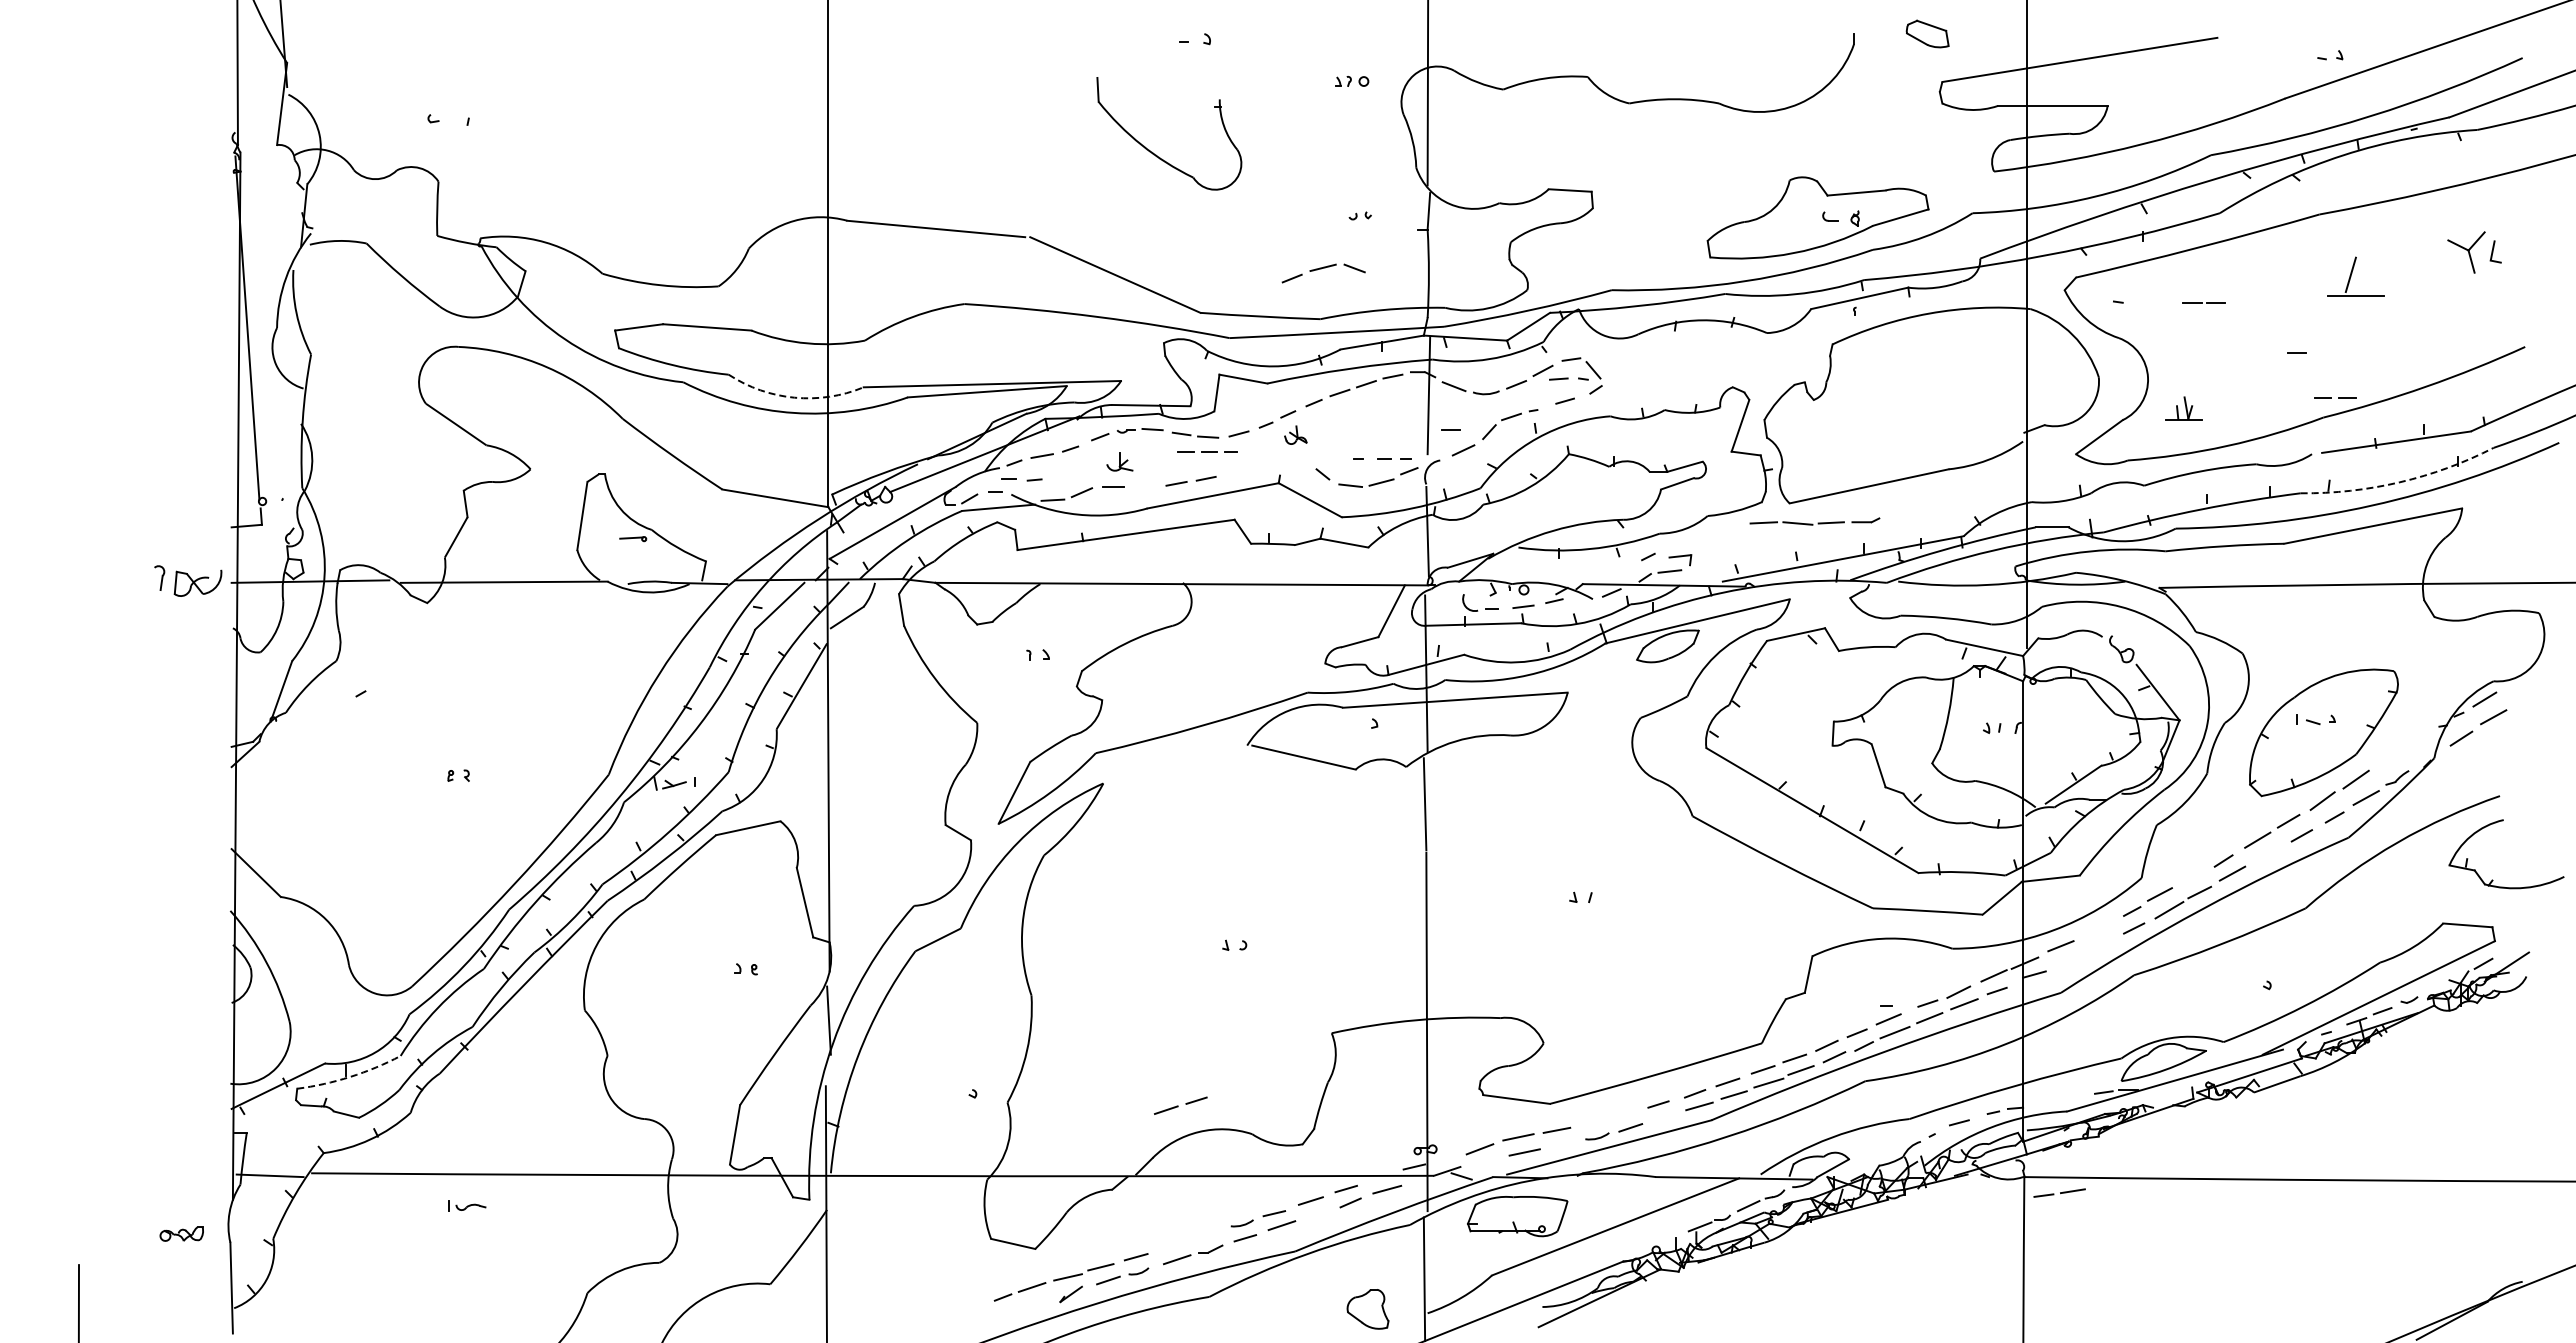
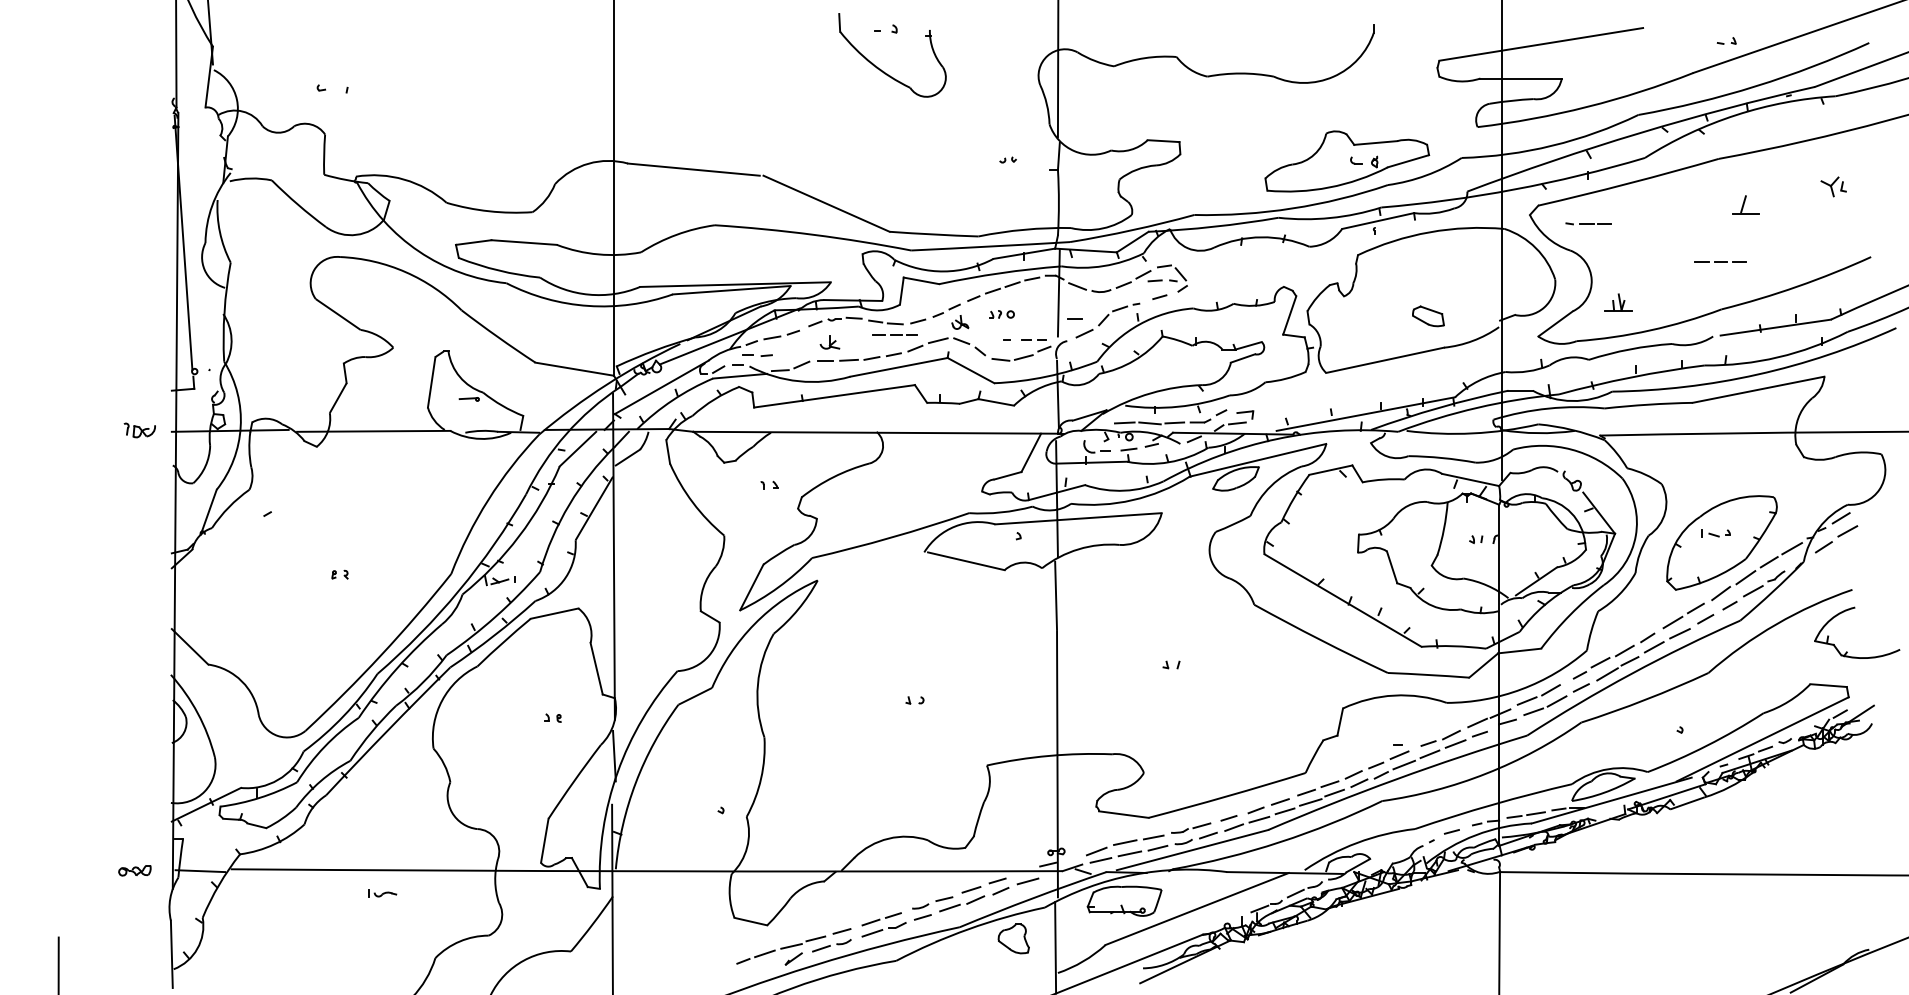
part: (1927, 33) -> (1428, 315), moved
part: (1352, 81) -> (1002, 314), moved
part: (1156, 154) -> (883, 70), moved
part: (2474, 251) -> (1833, 186), size x0.62
part: (1323, 273) -> (938, 344), moved
part: (2356, 276) -> (1746, 204), size x0.62
line: (2202, 302) -> (1595, 224), moved
arc: (794, 397) -> (588, 294), dashed -> solid
line: (2338, 397) -> (1732, 261), moved
arc: (2399, 482) -> (1778, 357), dashed -> solid
line: (1145, 485) -> (848, 359), added
part: (1814, 521) -> (1162, 421), moved
part: (188, 580) -> (139, 430), size x0.62
line: (2418, 740) -> (1792, 548), added
line: (2387, 758) -> (1769, 561), added
line: (2266, 855) -> (1679, 633), added
line: (2192, 878) -> (1624, 650), added
line: (2093, 931) -> (1551, 690), added
line: (2100, 946) -> (1556, 701), added
line: (2069, 960) -> (1533, 711), added
arc: (350, 1076) -> (259, 797), dashed -> solid
line: (1178, 1105) -> (880, 919), moved
line: (1665, 1116) -> (1234, 827), added
part: (1607, 1117) -> (1191, 827), added
line: (1562, 1144) -> (1157, 847), added
line: (1485, 1161) -> (1100, 860), added
line: (2060, 1192) -> (1526, 814), moved
part: (467, 1205) -> (382, 893), moved
line: (1316, 1214) -> (975, 899), added
part: (181, 1233) -> (134, 870), moved
part: (1367, 1309) -> (1013, 939), moved

